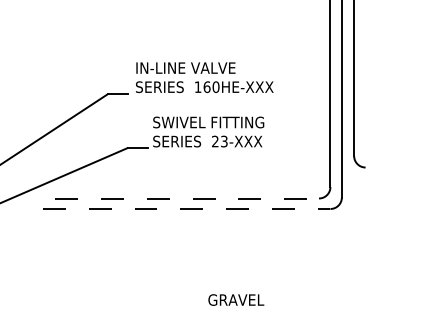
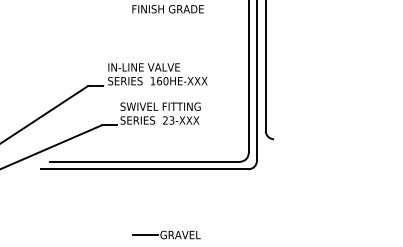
line: (187, 198) -> (145, 161), dashed -> solid
line: (186, 209) -> (144, 169), dashed -> solid
line: (186, 300) -> (144, 235), added

